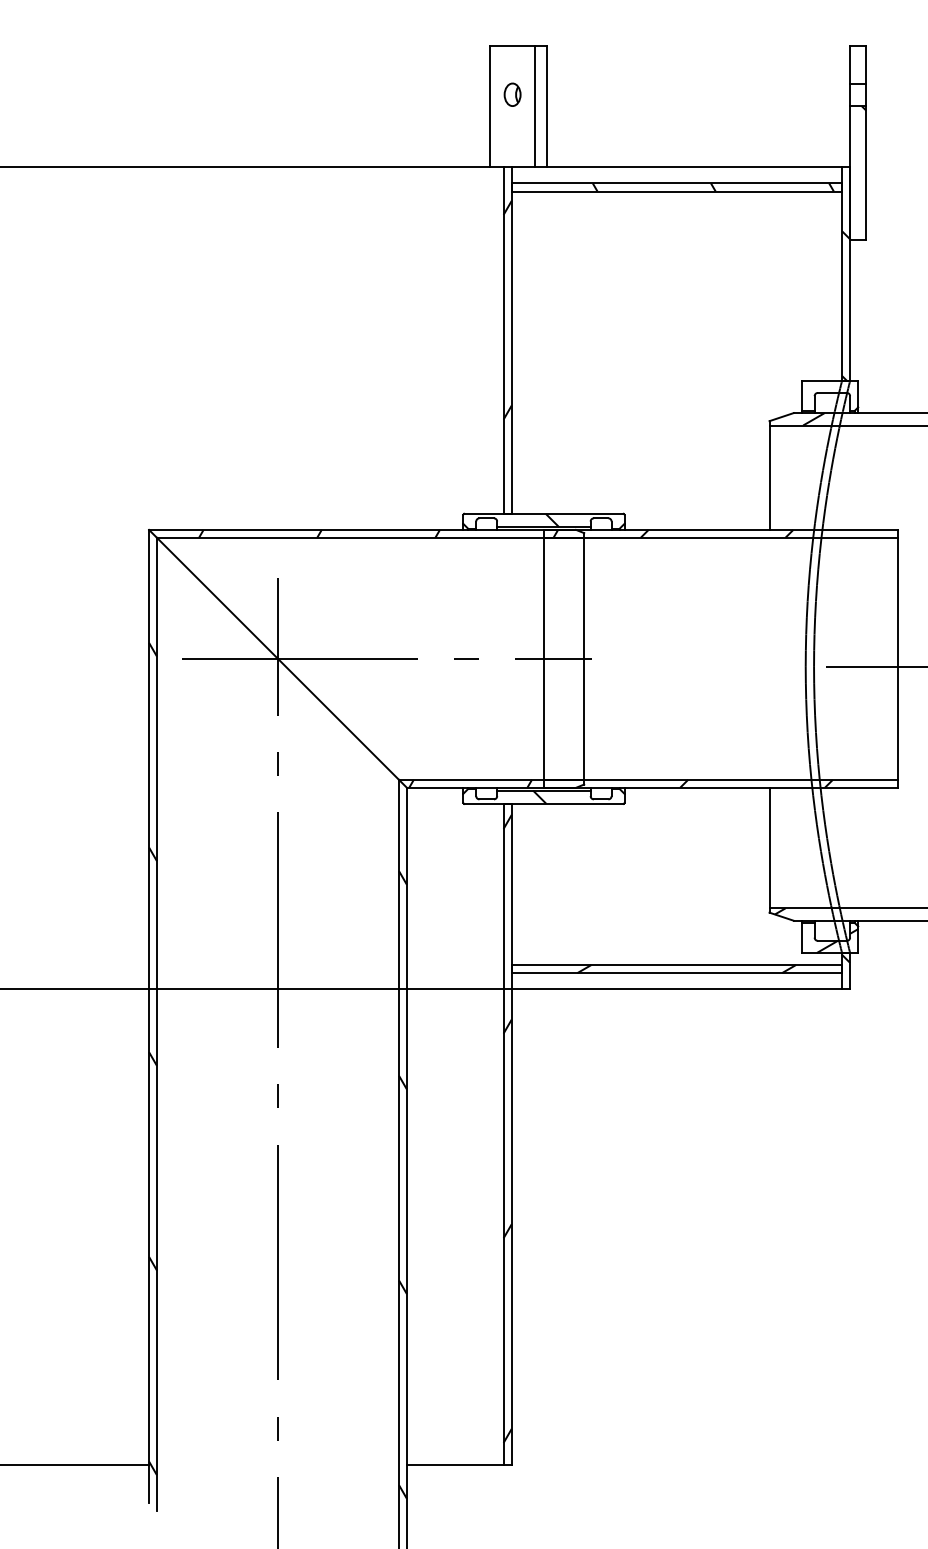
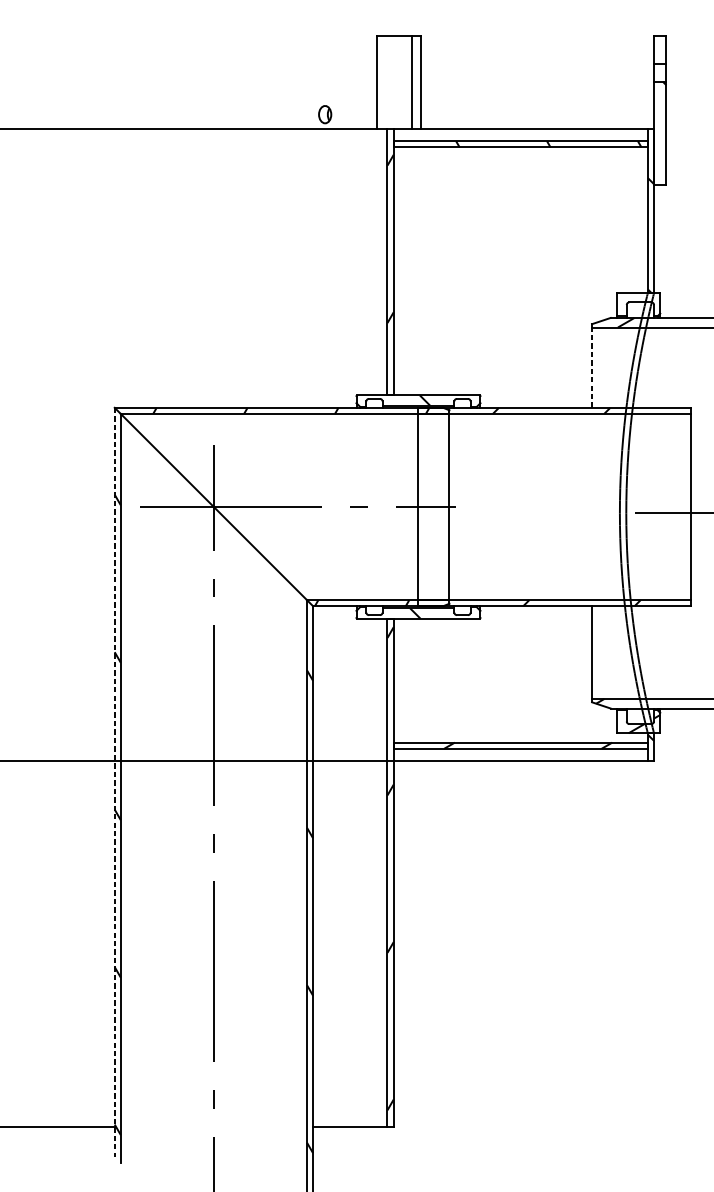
part: (512, 94) -> (325, 114), moved
line: (769, 477) -> (592, 367), solid -> dashed
line: (149, 1016) -> (115, 782), solid -> dashed

